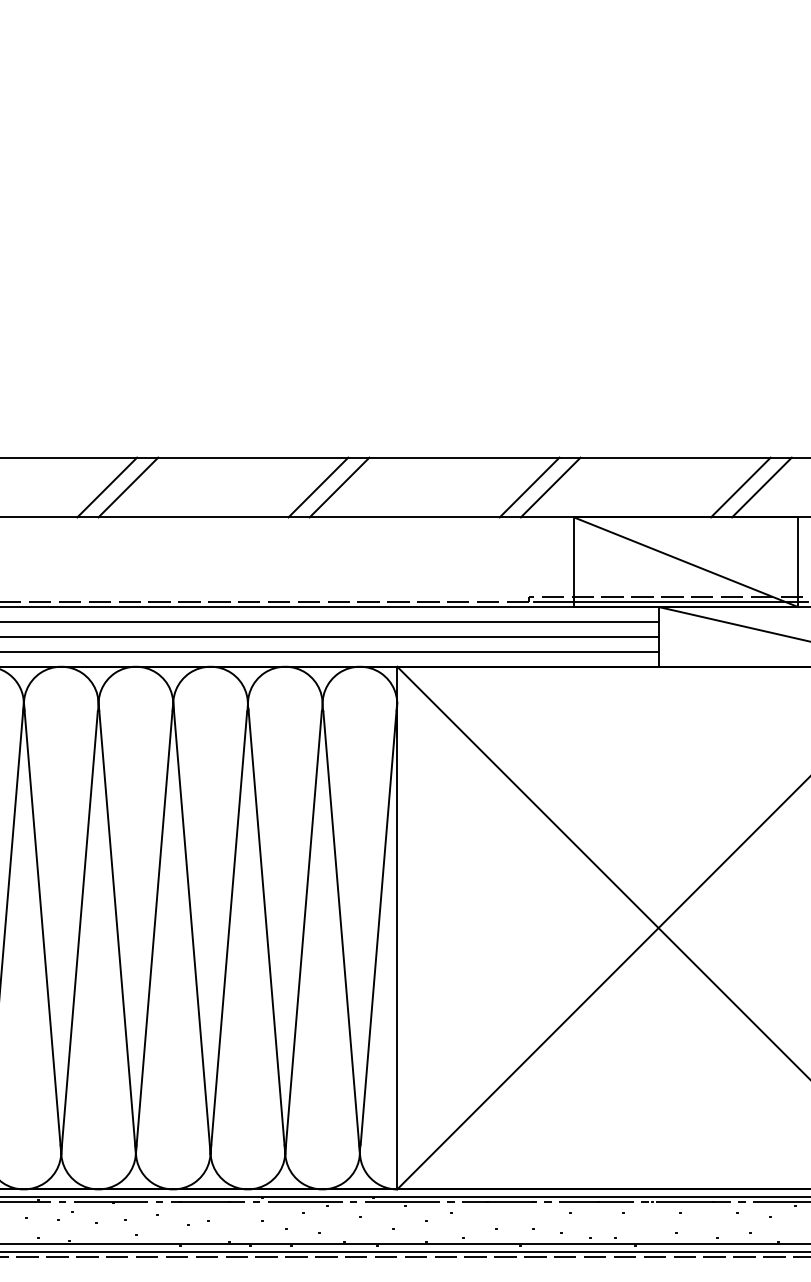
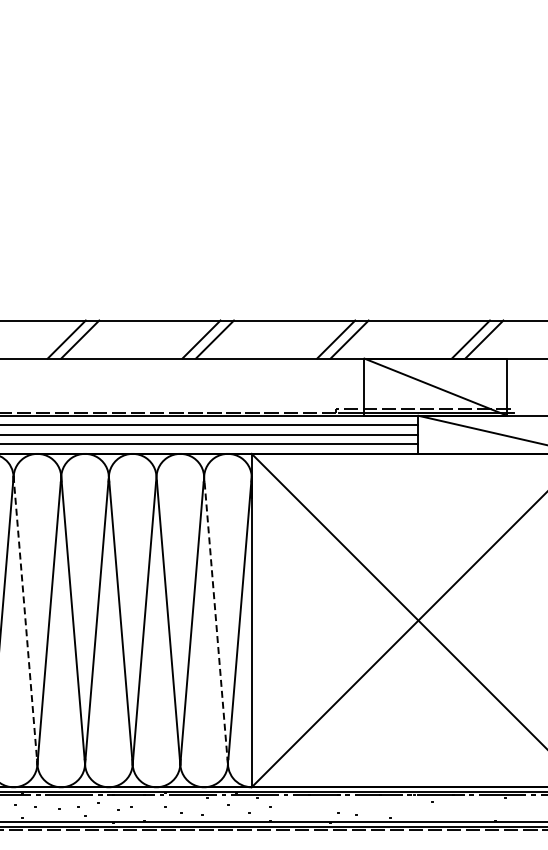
line: (42, 927) -> (25, 620), solid -> dashed
line: (341, 932) -> (216, 623), solid -> dashed

